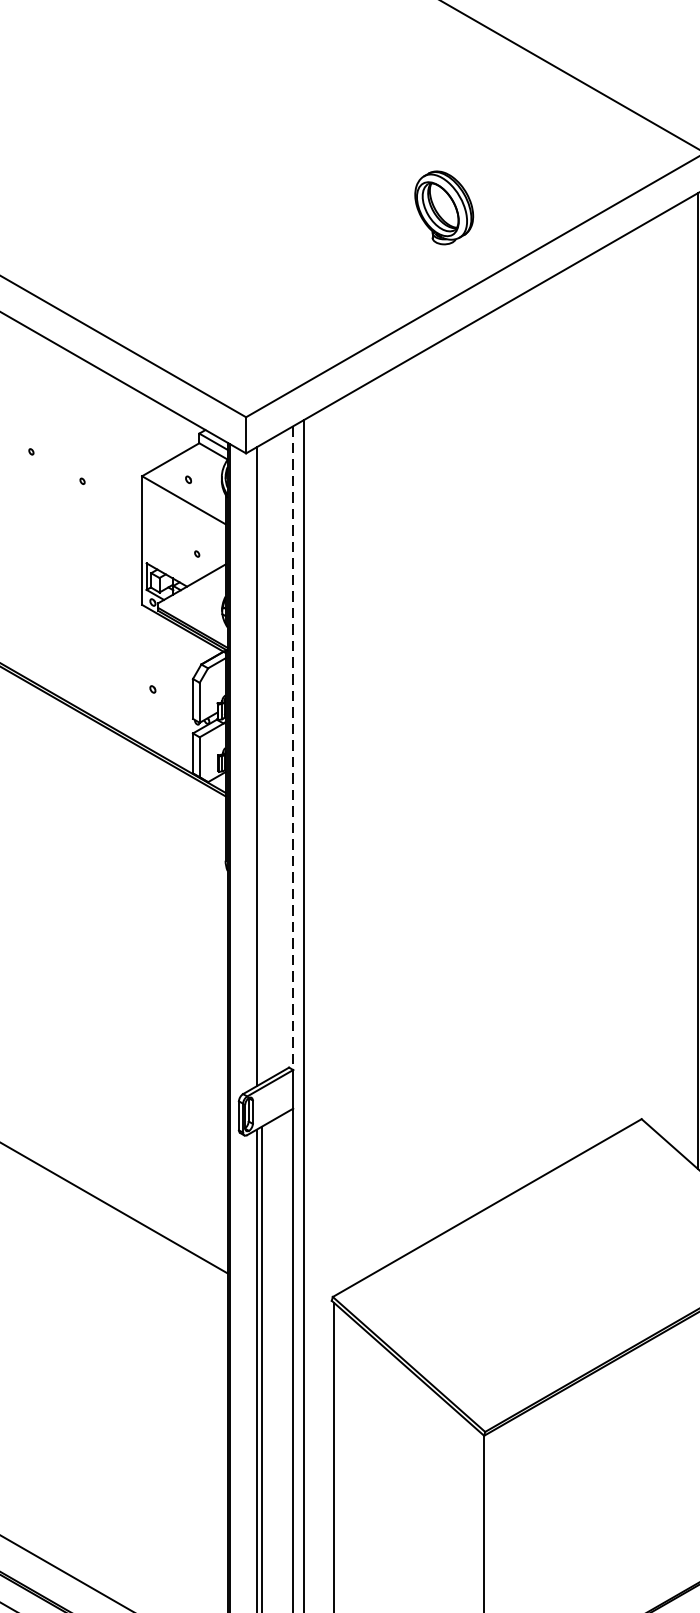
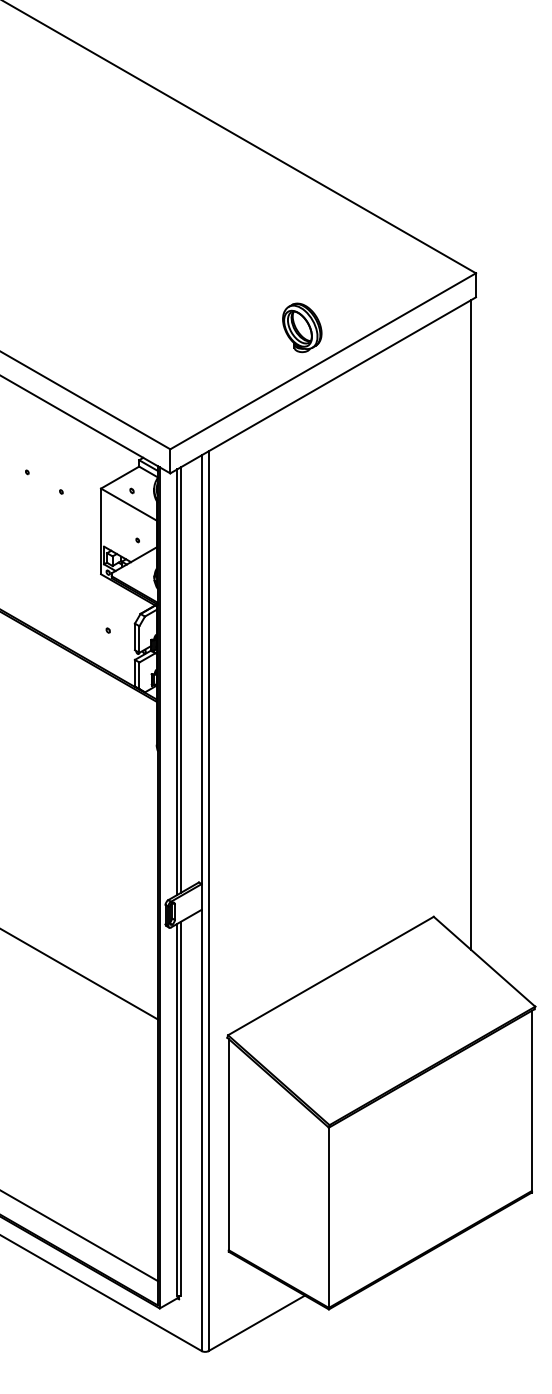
part: (444, 207) -> (302, 327), moved
line: (292, 749) -> (201, 670), dashed -> solid
line: (261, 762) -> (180, 679), added

